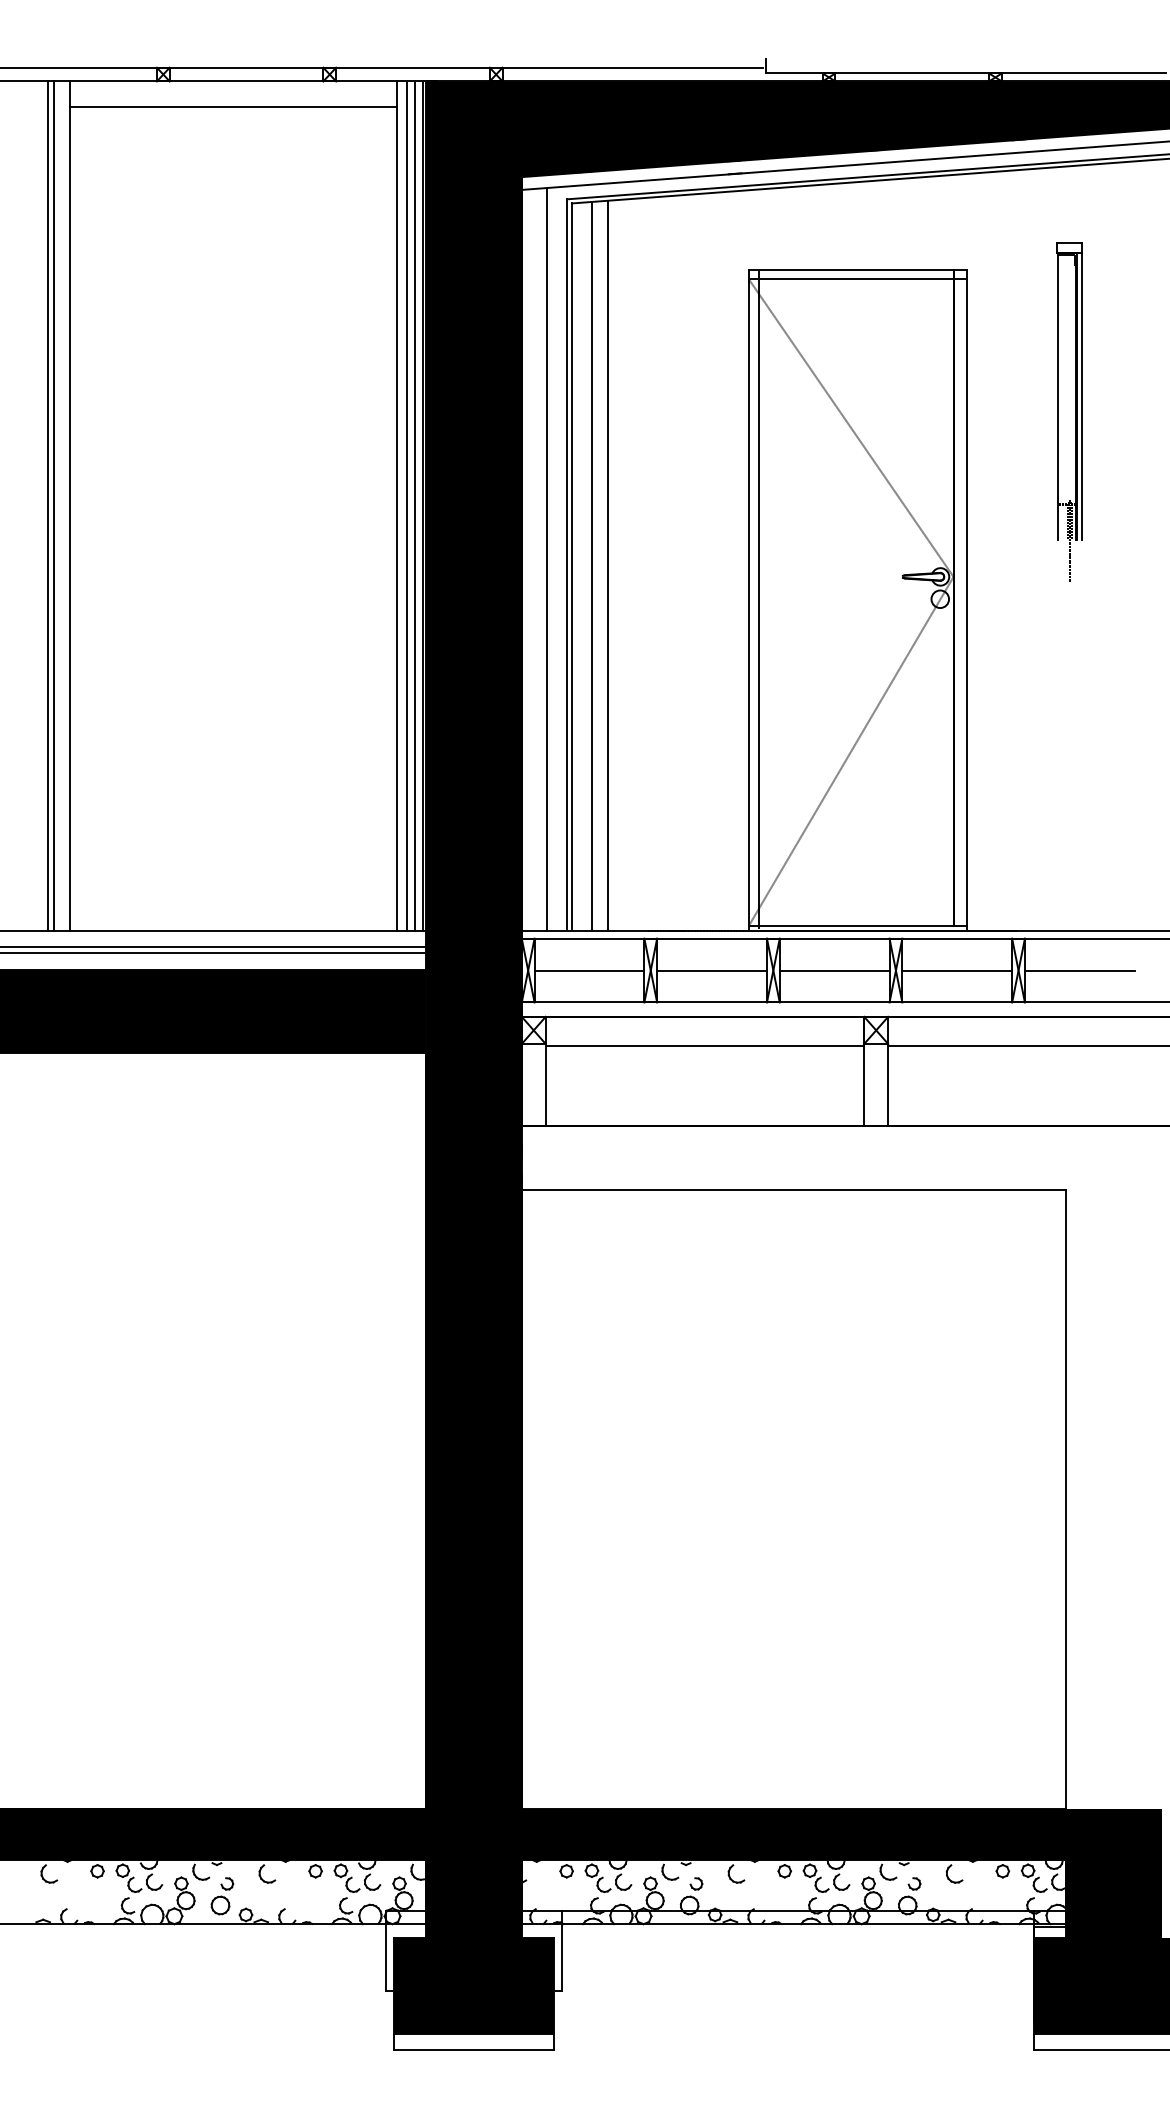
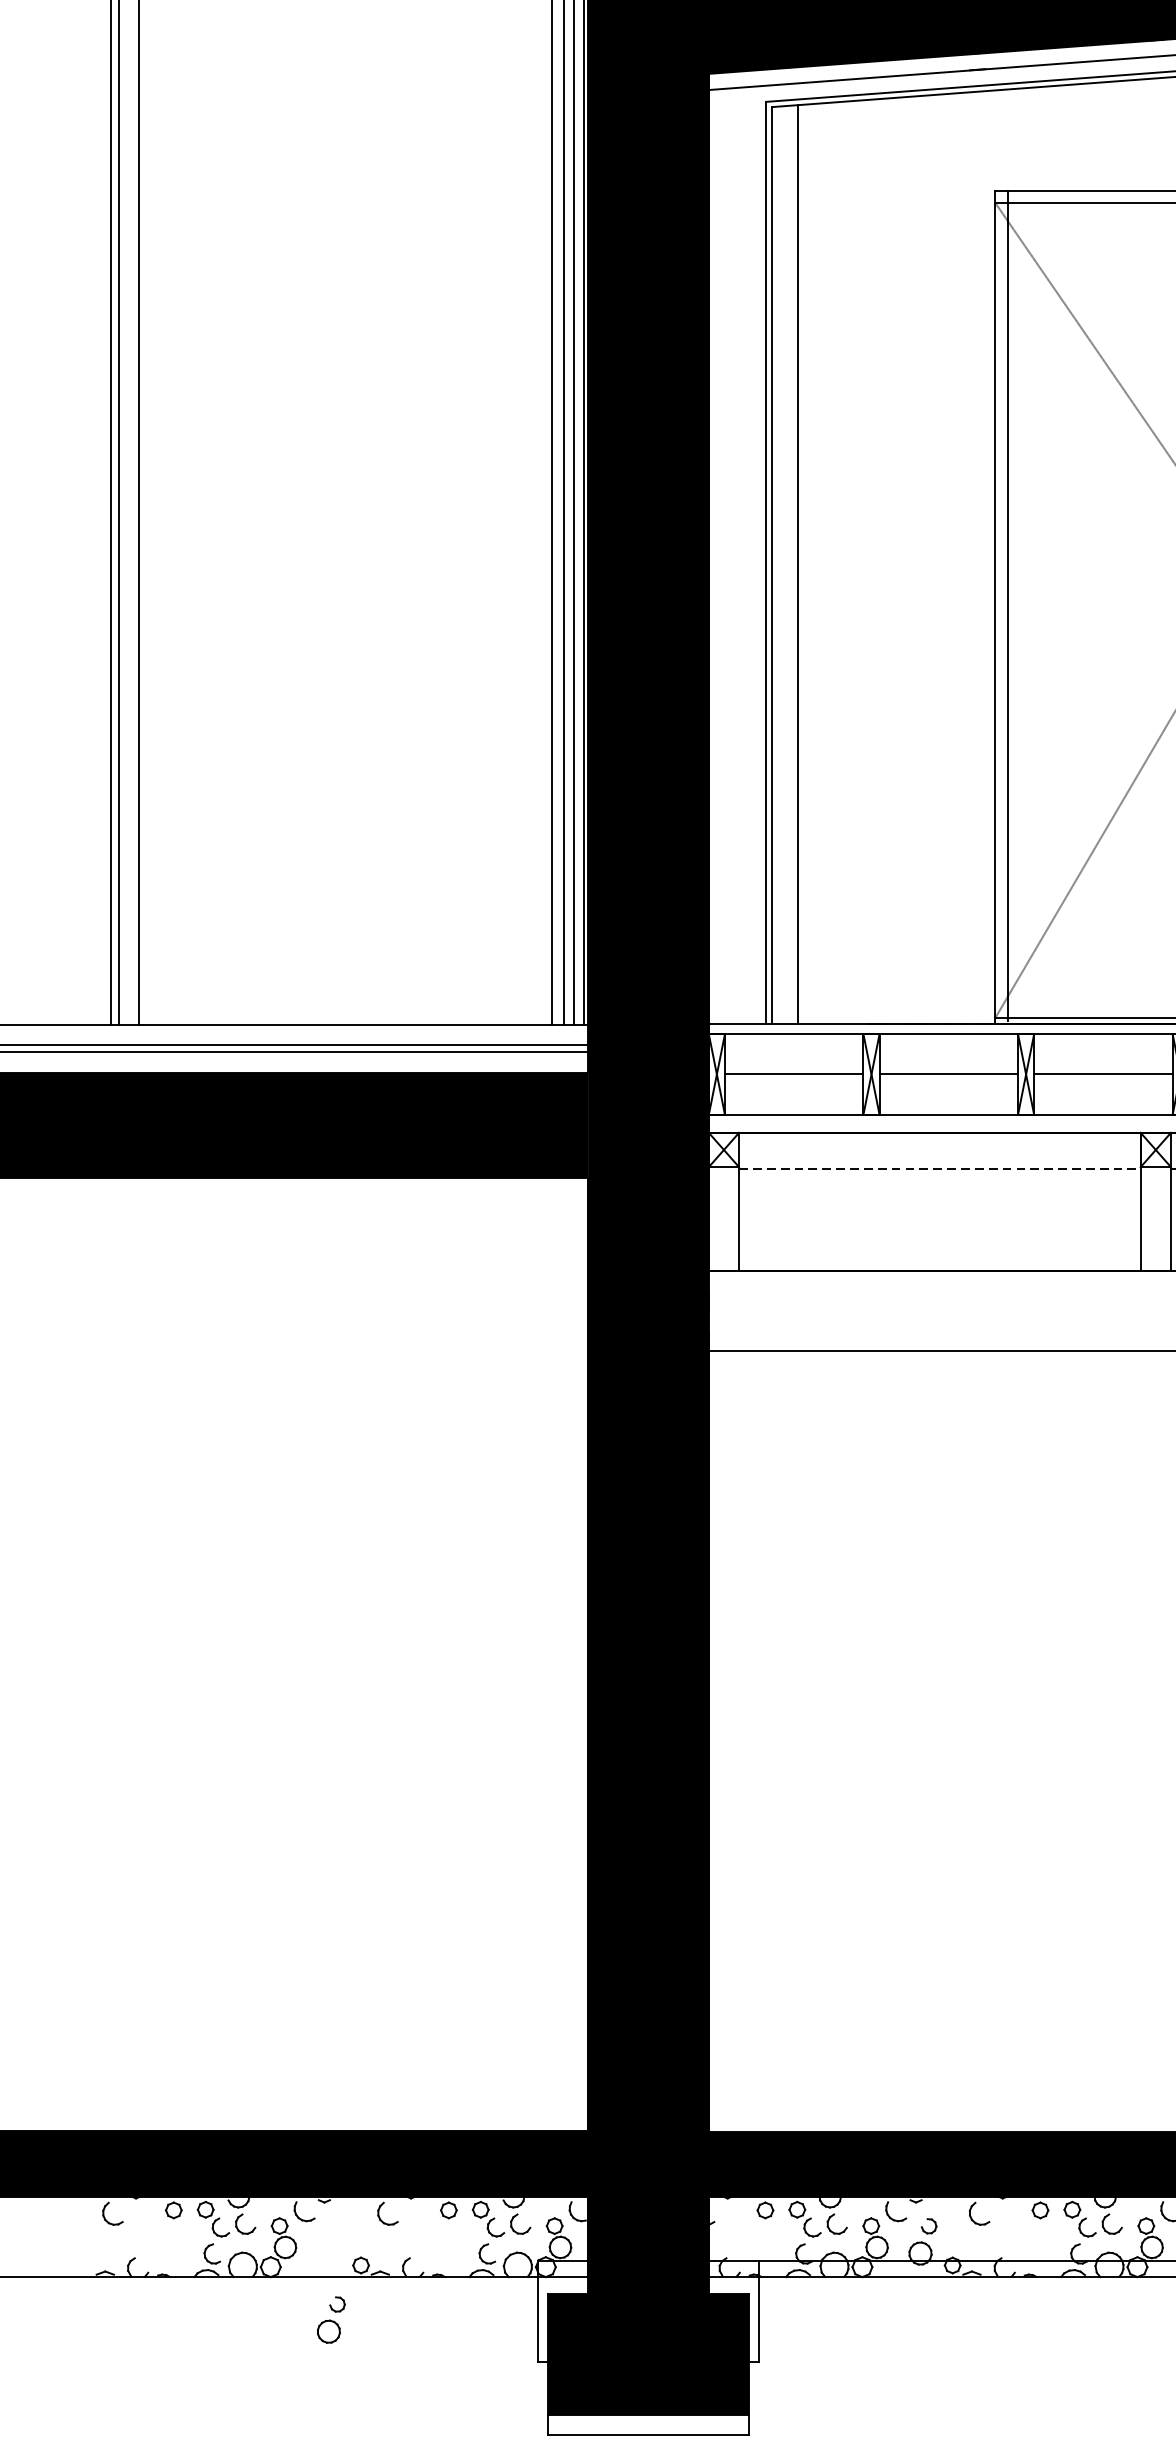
line: (547, 559) -> (741, 556), removed
line: (608, 565) -> (818, 563), removed
line: (705, 1045) -> (940, 1169), solid -> dashed
part: (222, 1896) -> (331, 2320), moved

